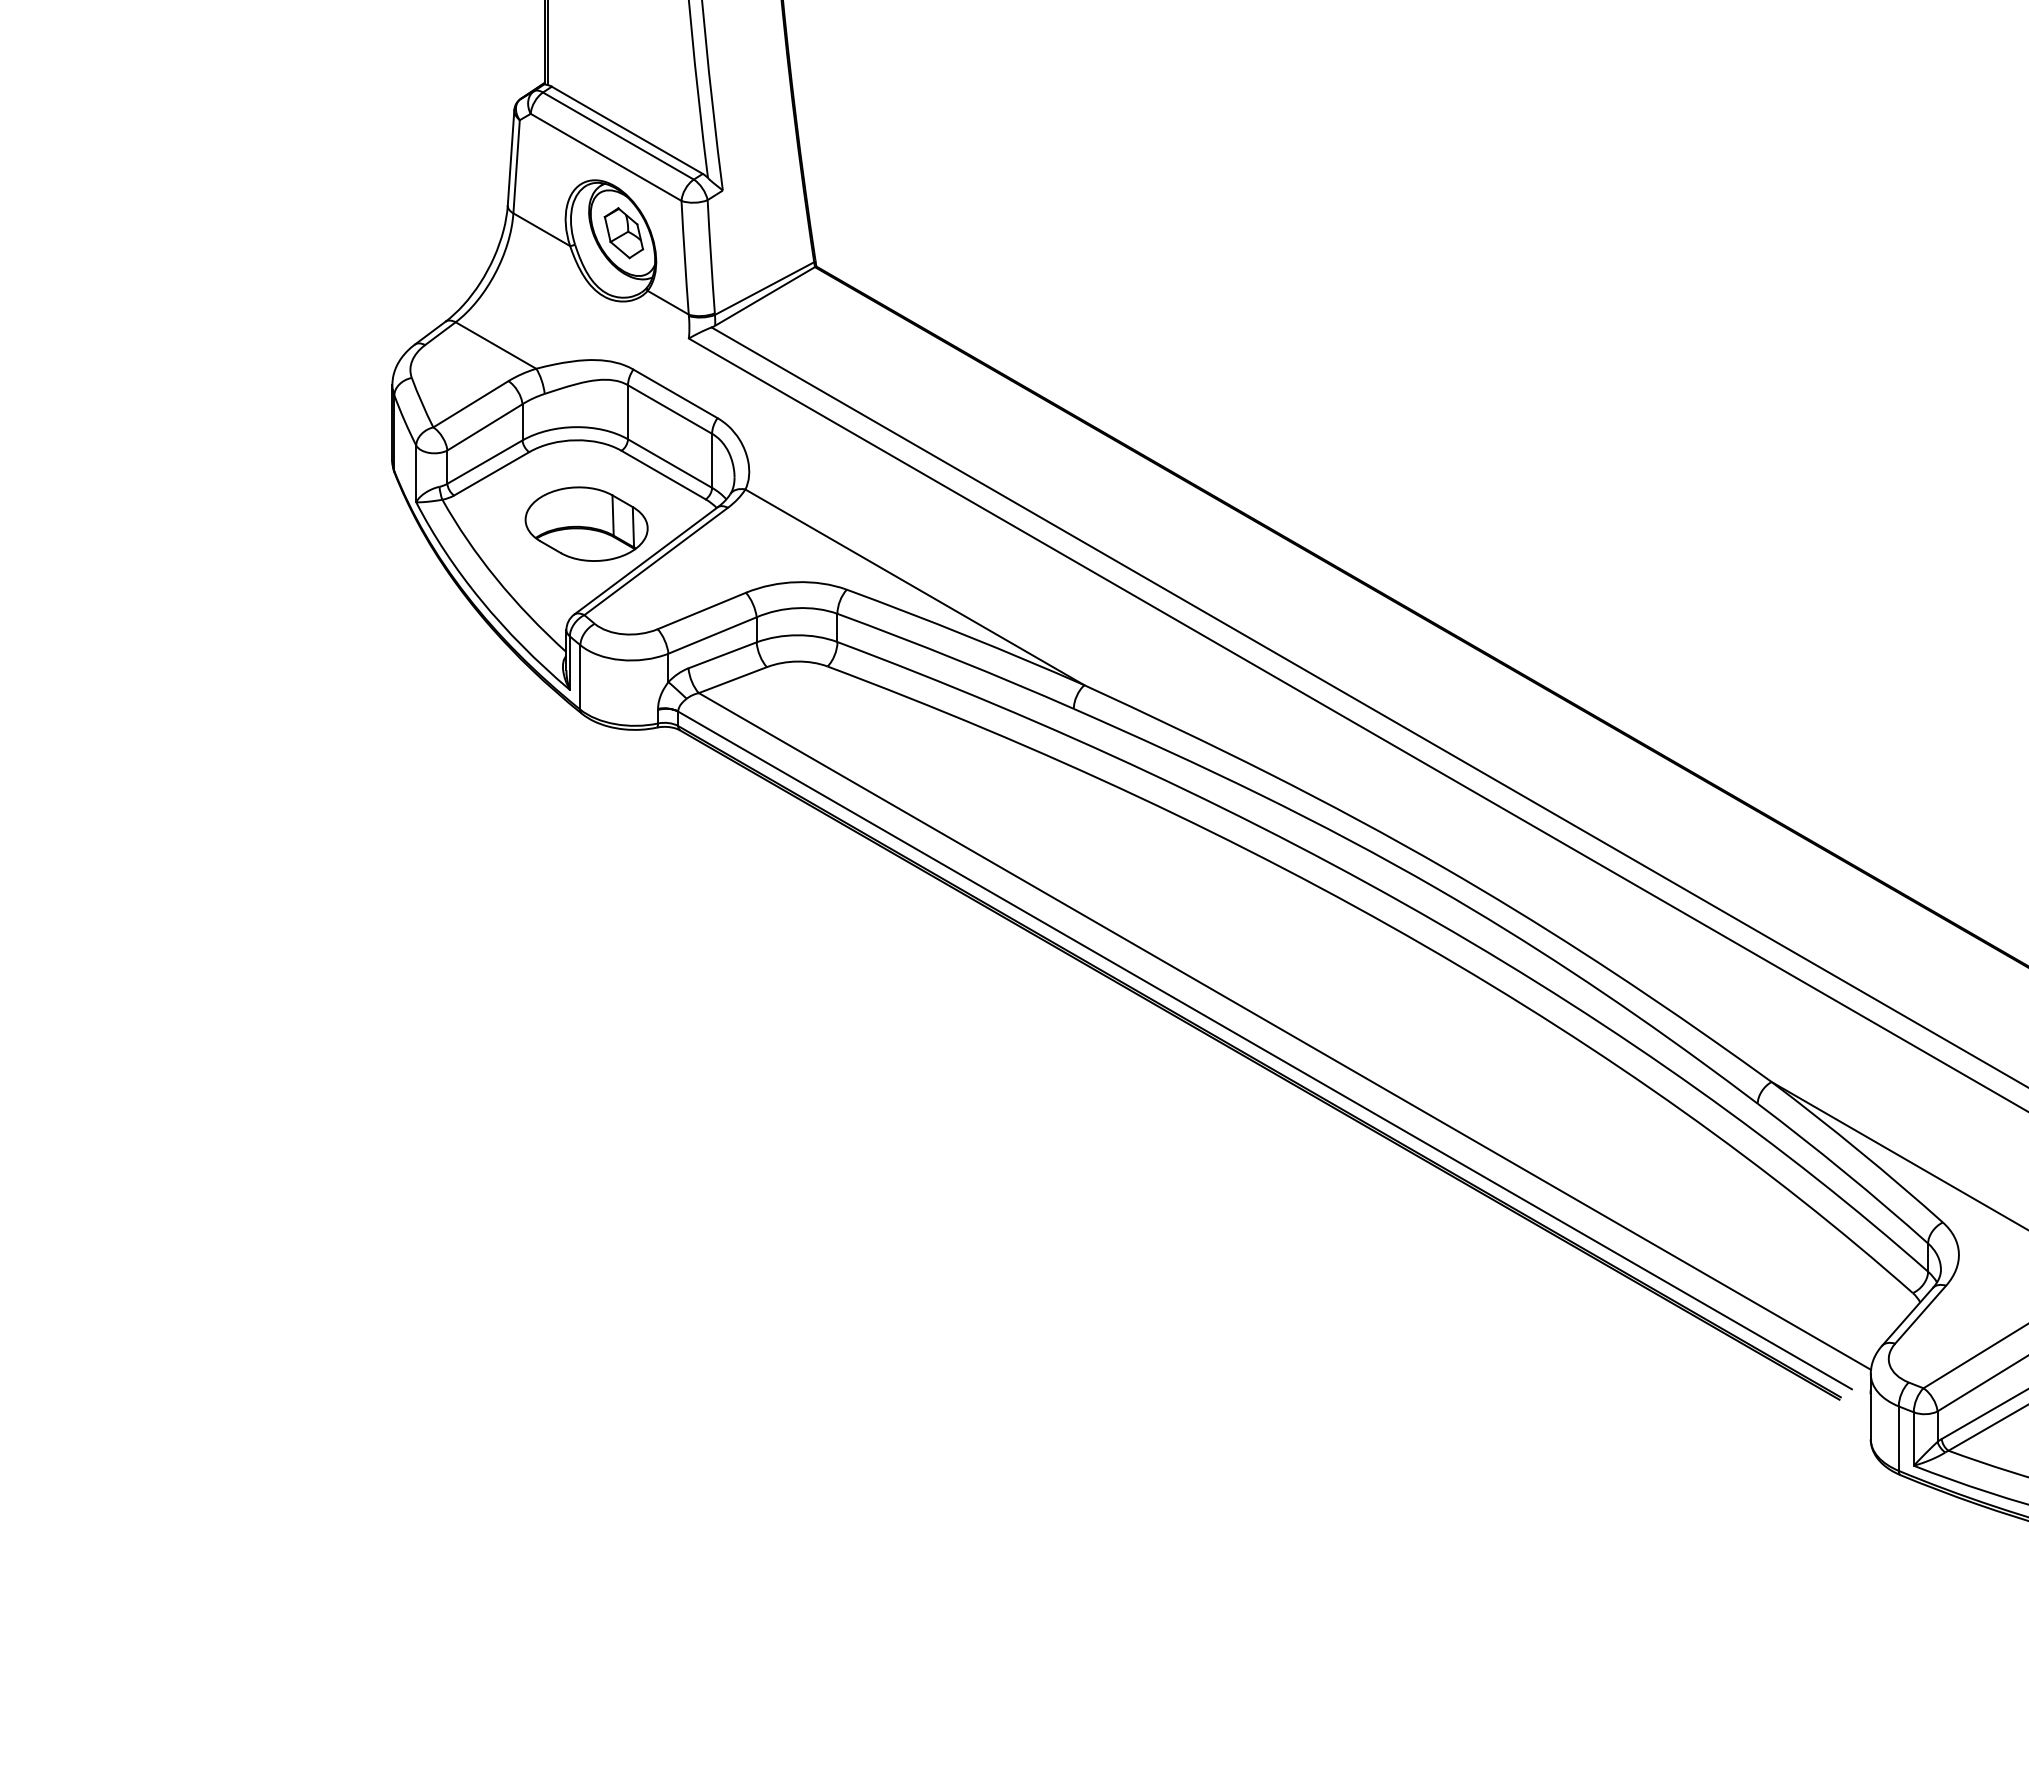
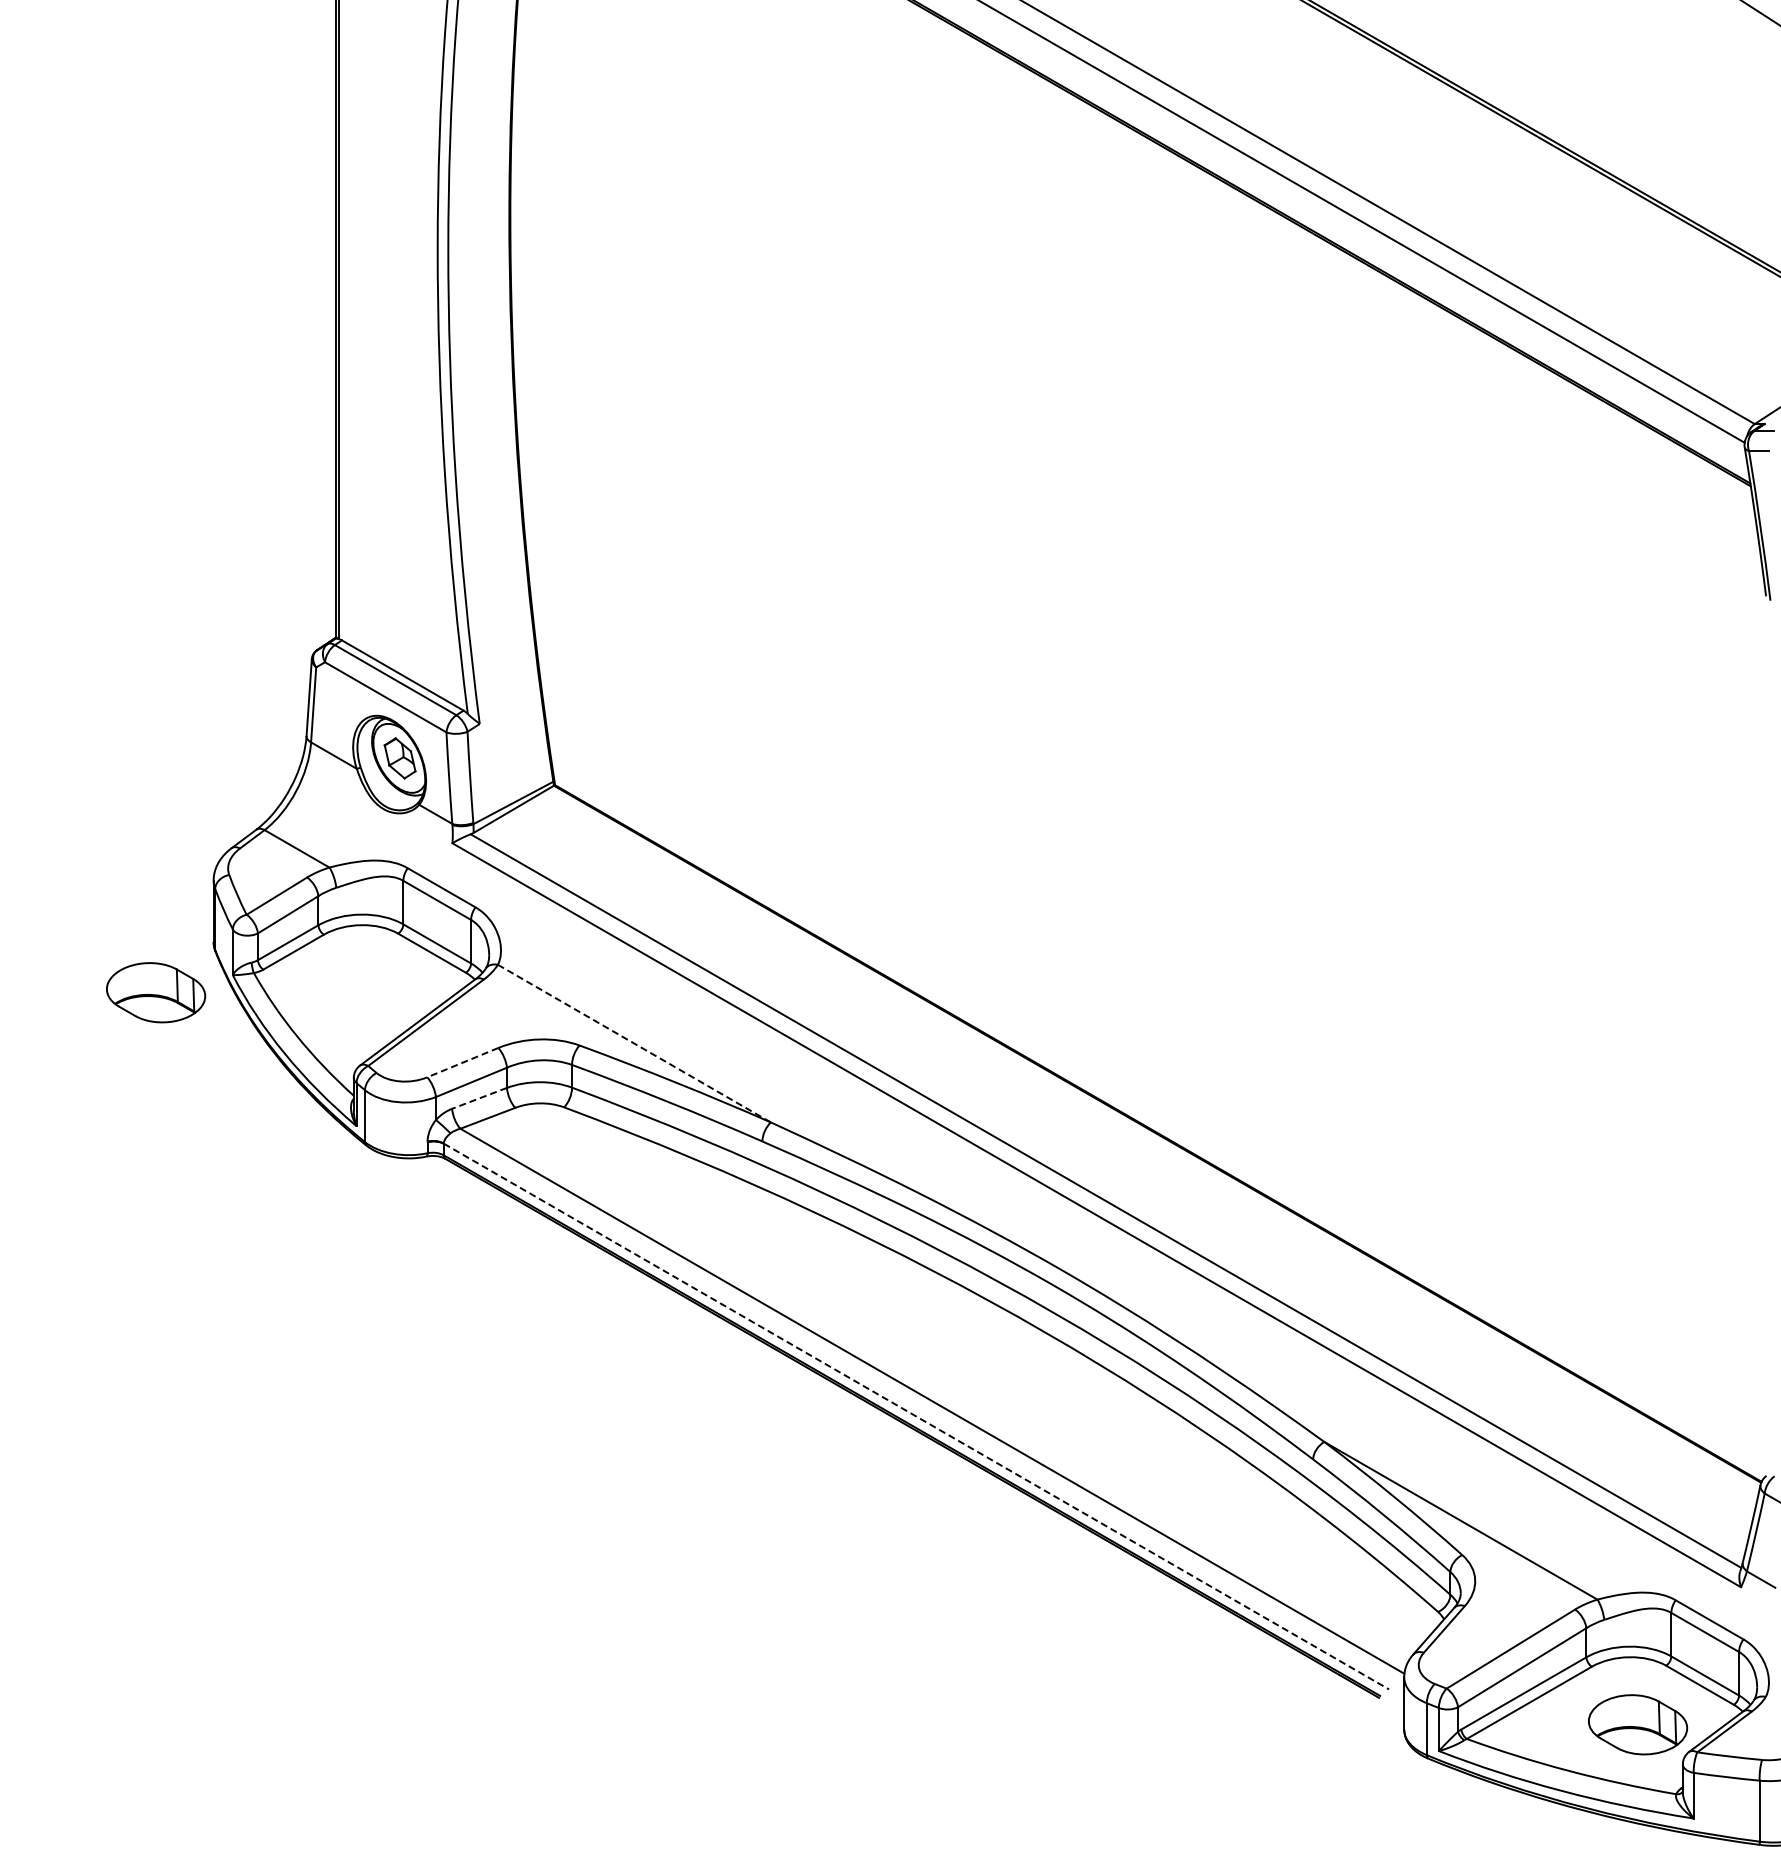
part: (587, 523) -> (156, 992), moved
line: (914, 587) -> (634, 1043), solid -> dashed
line: (701, 610) -> (462, 1062), solid -> dashed
line: (722, 655) -> (479, 1098), solid -> dashed
line: (1265, 1050) -> (916, 1416), solid -> dashed

